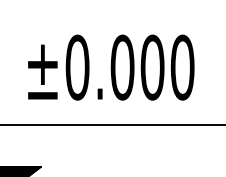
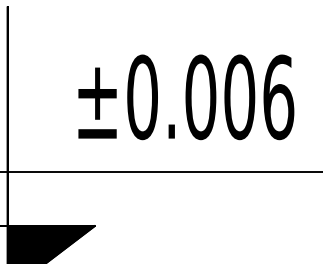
text: (182, 66) -> (278, 96), ±0.000 -> ±0.006

